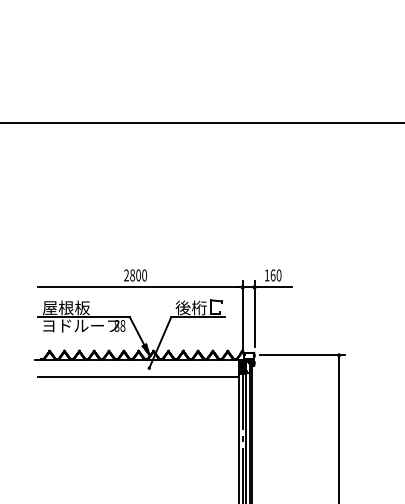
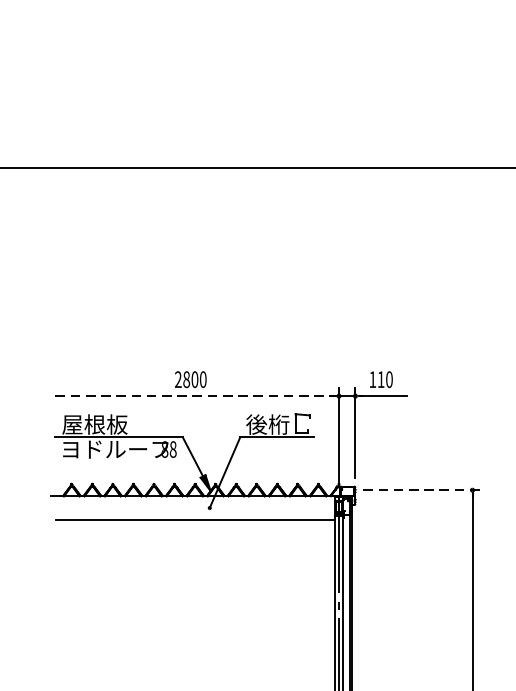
text: (272, 275) -> (380, 379), 160 -> 110
line: (138, 287) -> (194, 396), solid -> dashed
line: (303, 355) -> (423, 490), solid -> dashed

